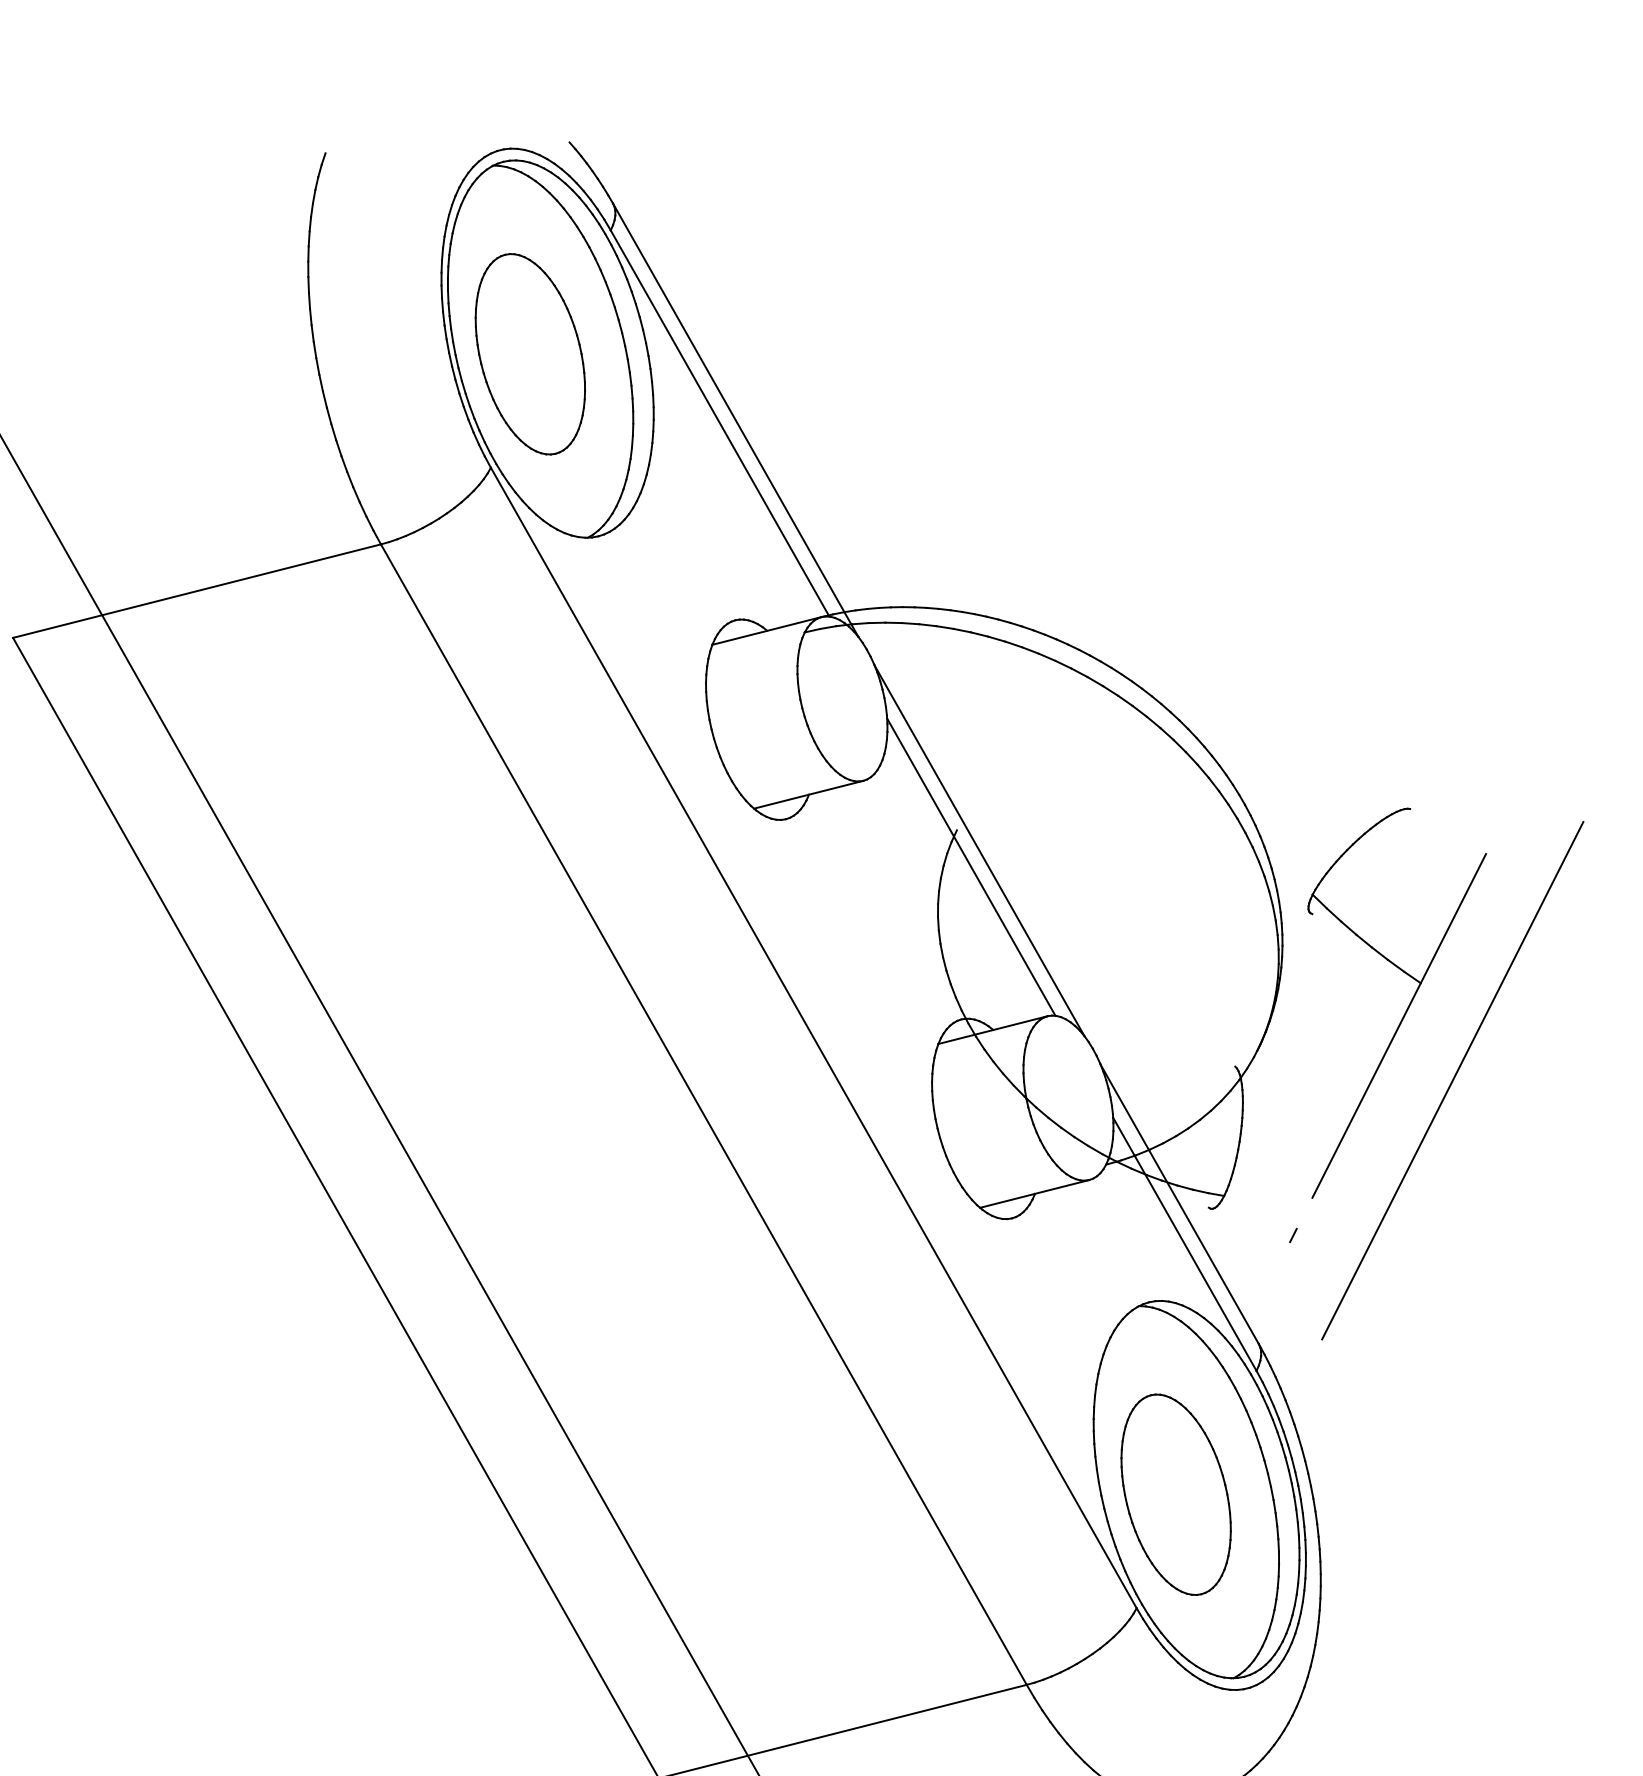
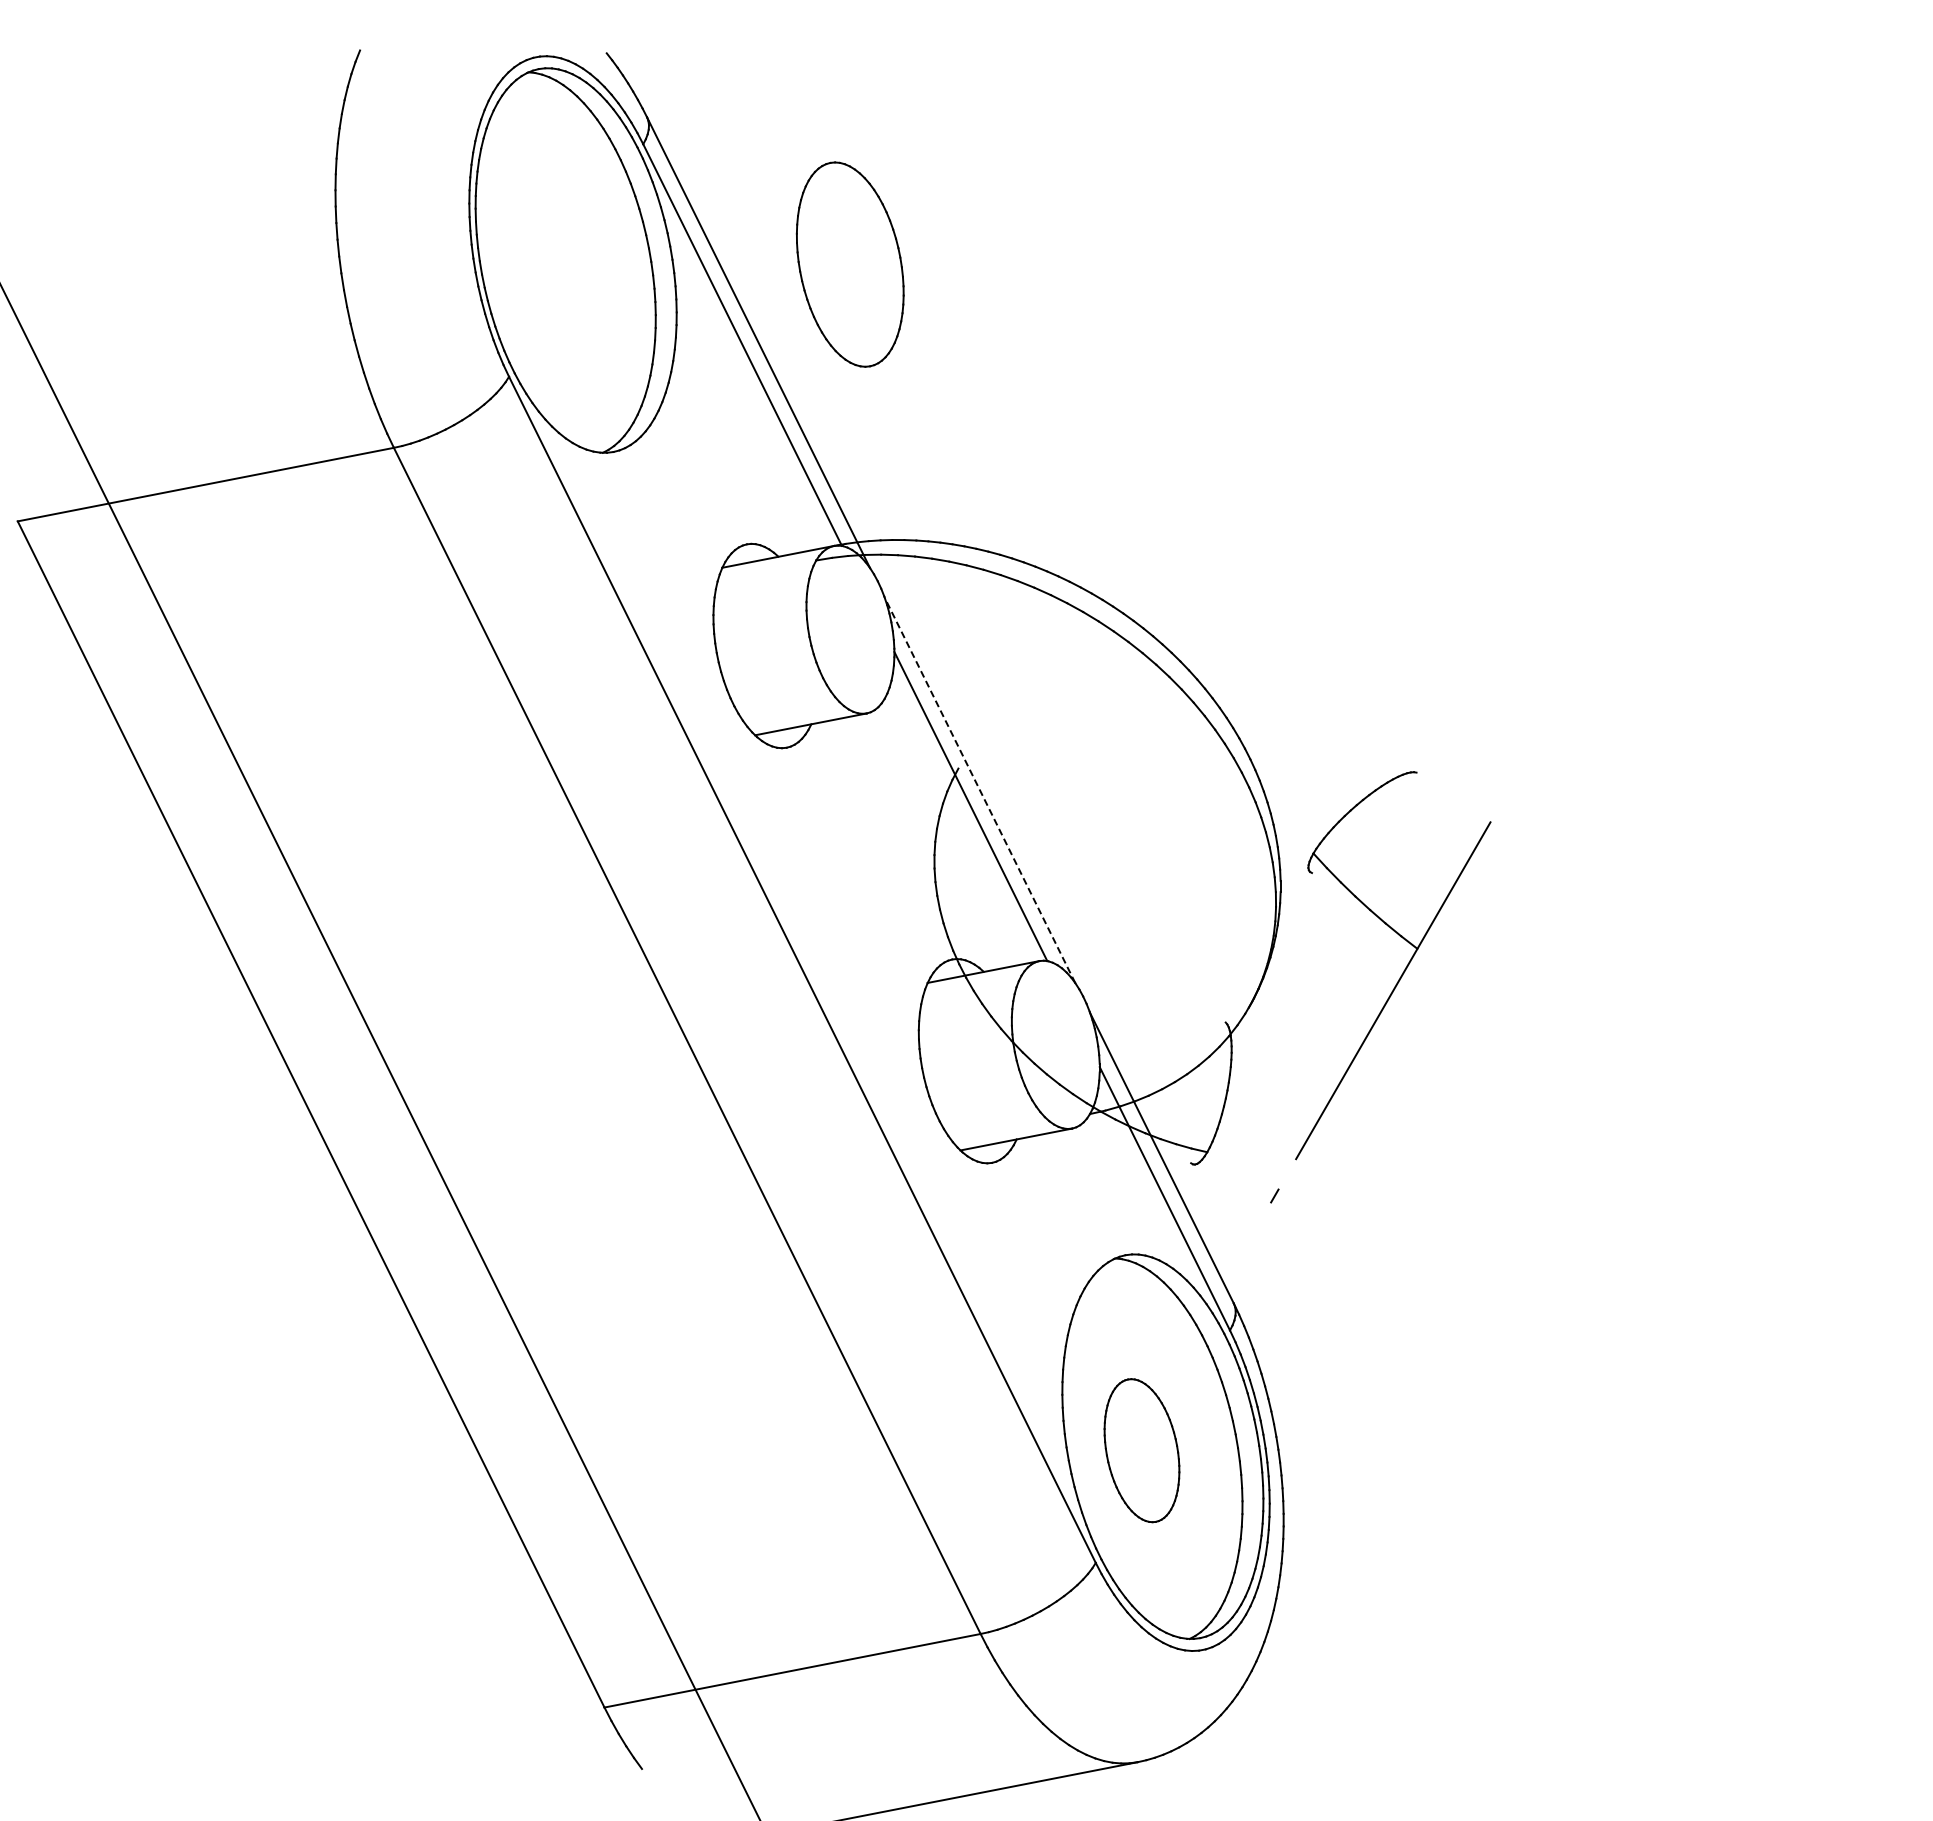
part: (529, 354) -> (849, 264), moved
line: (979, 850) -> (980, 790), solid -> dashed
line: (1452, 1080) -> (1443, 1048), removed
part: (1175, 1494) -> (1141, 1450), size x0.7

